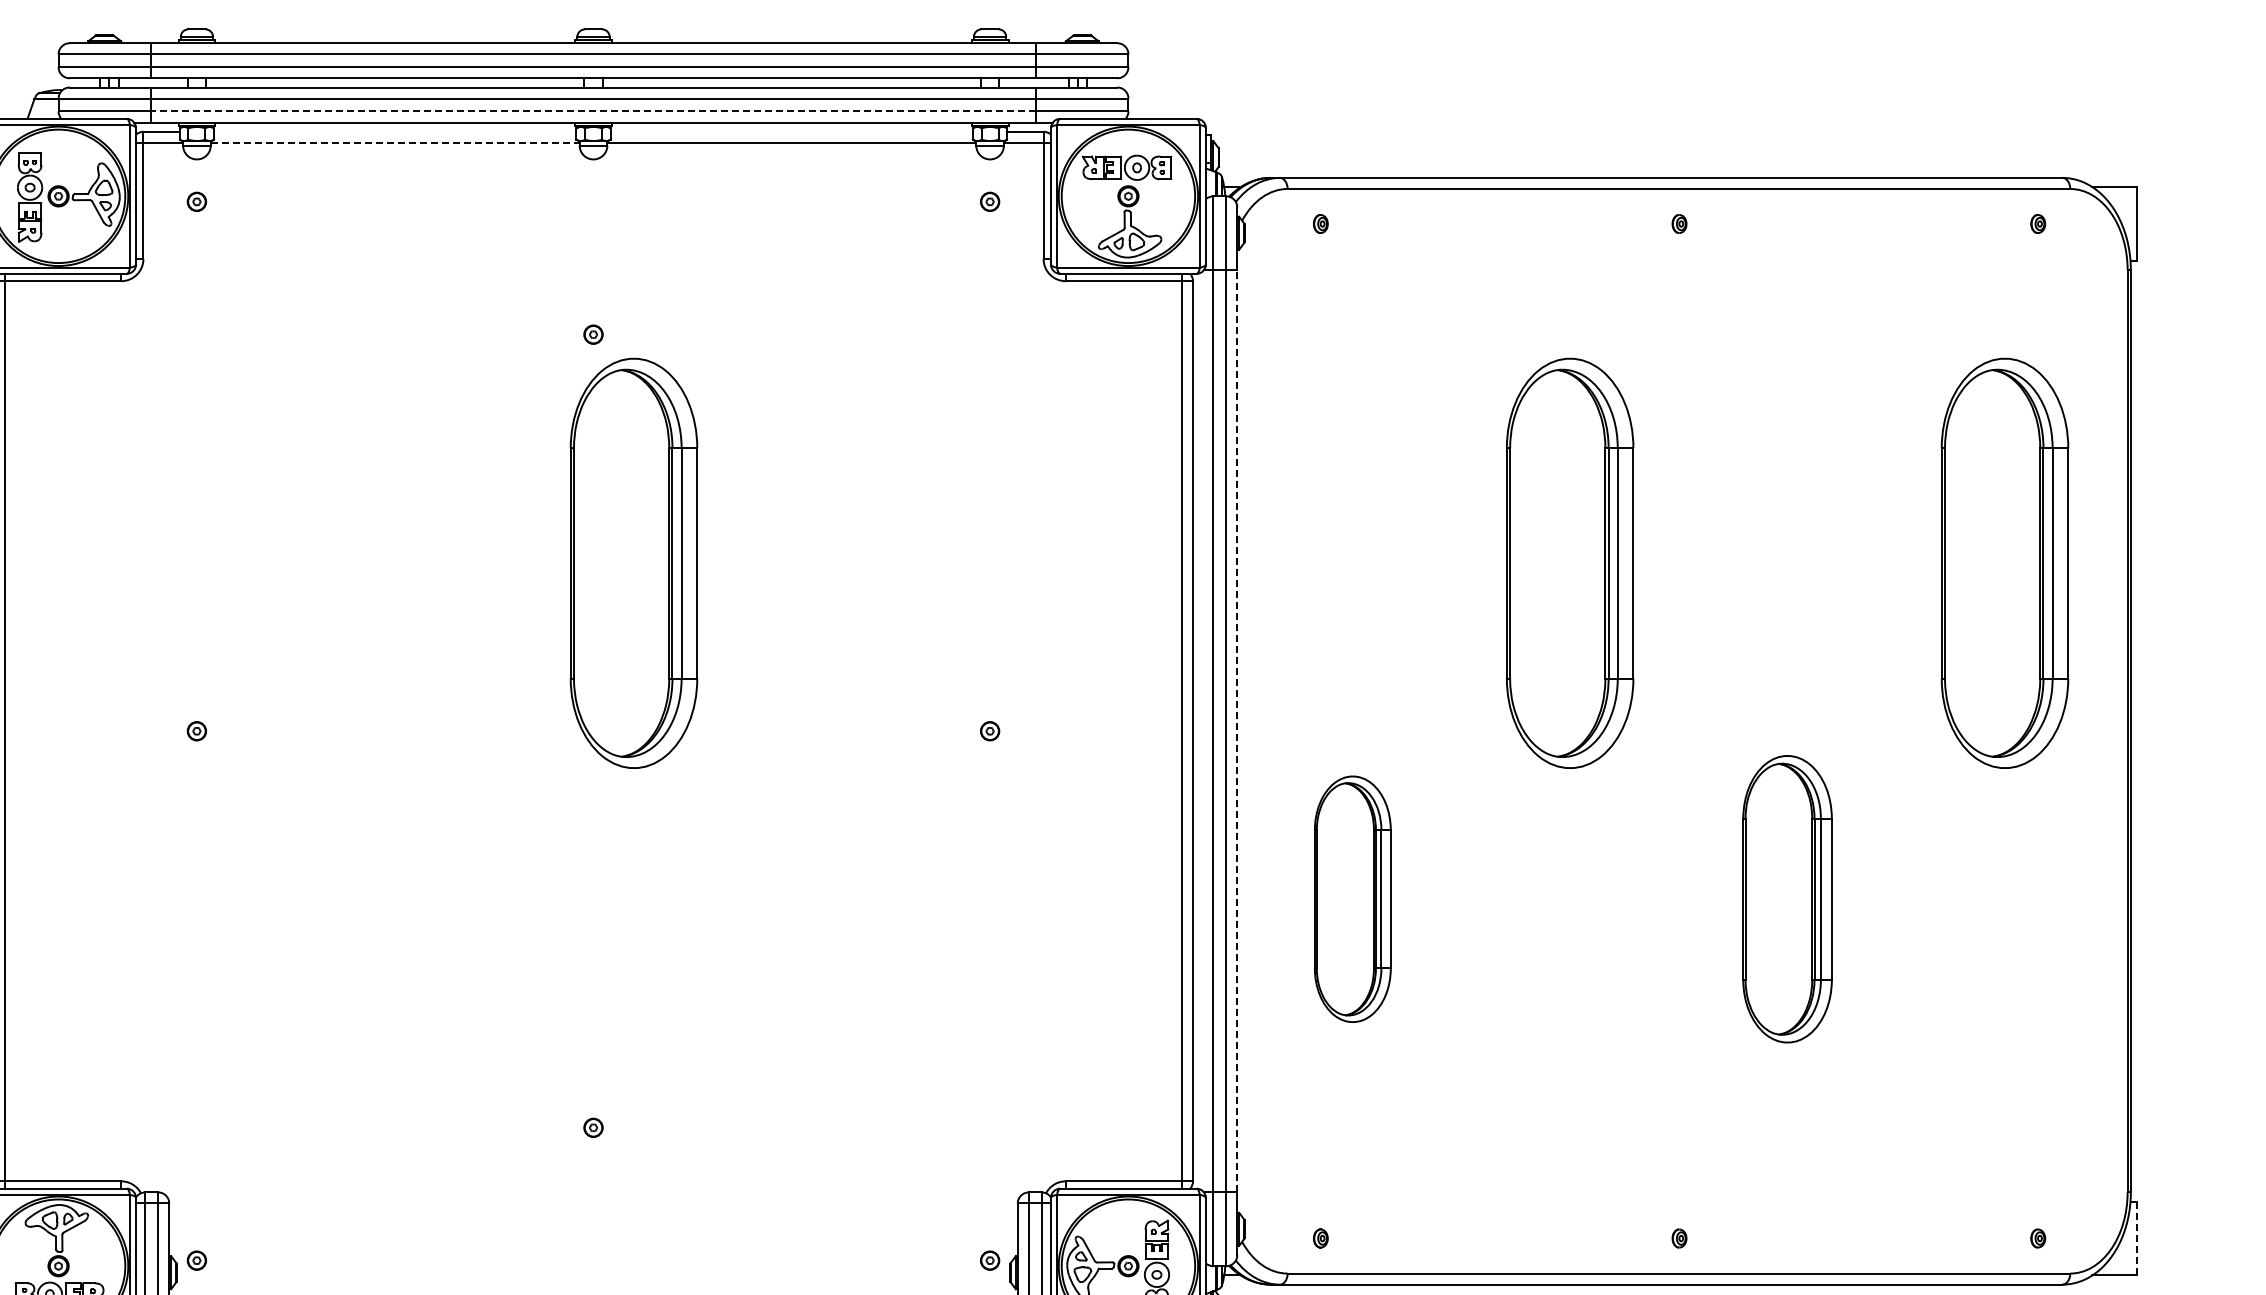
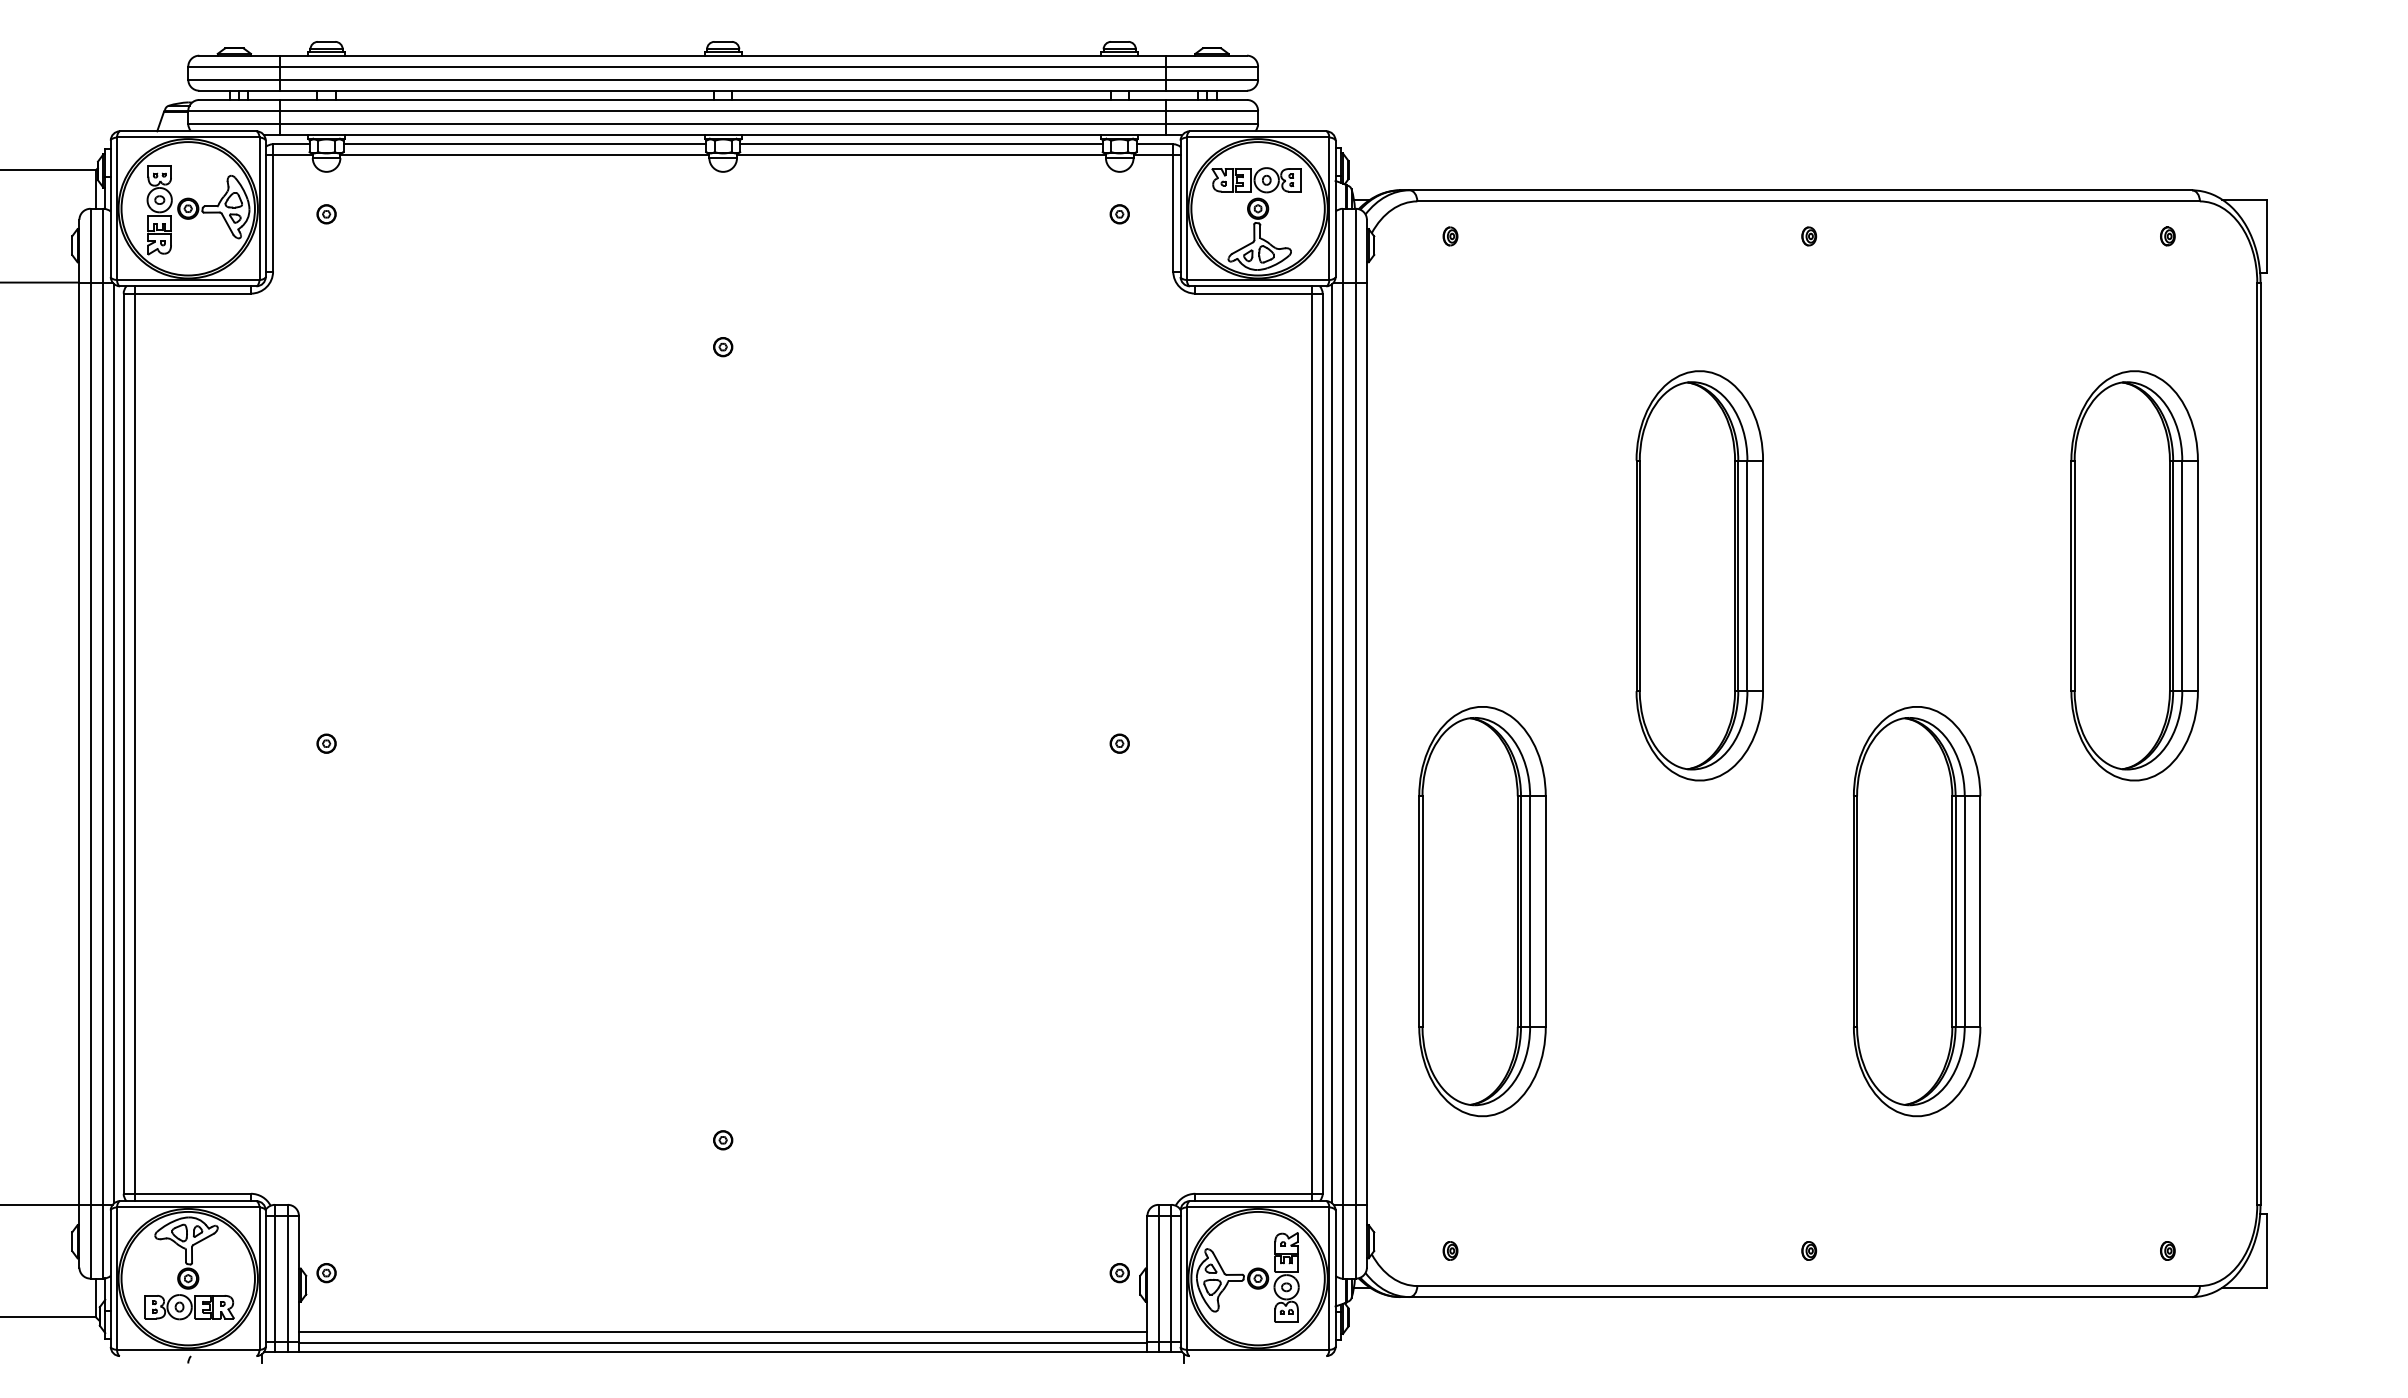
line: (593, 111) -> (723, 123), dashed -> solid
line: (394, 132) -> (524, 144), added
line: (791, 132) -> (921, 144), added
line: (395, 143) -> (525, 155), dashed -> solid
part: (633, 563) -> (763, 575), removed
line: (1201, 731) -> (1331, 743), added
line: (1236, 731) -> (1366, 743), dashed -> solid
part: (1352, 899) -> (1482, 911), size x1.67
part: (1787, 899) -> (1917, 911), size x1.43
line: (2137, 1238) -> (2267, 1250), dashed -> solid

